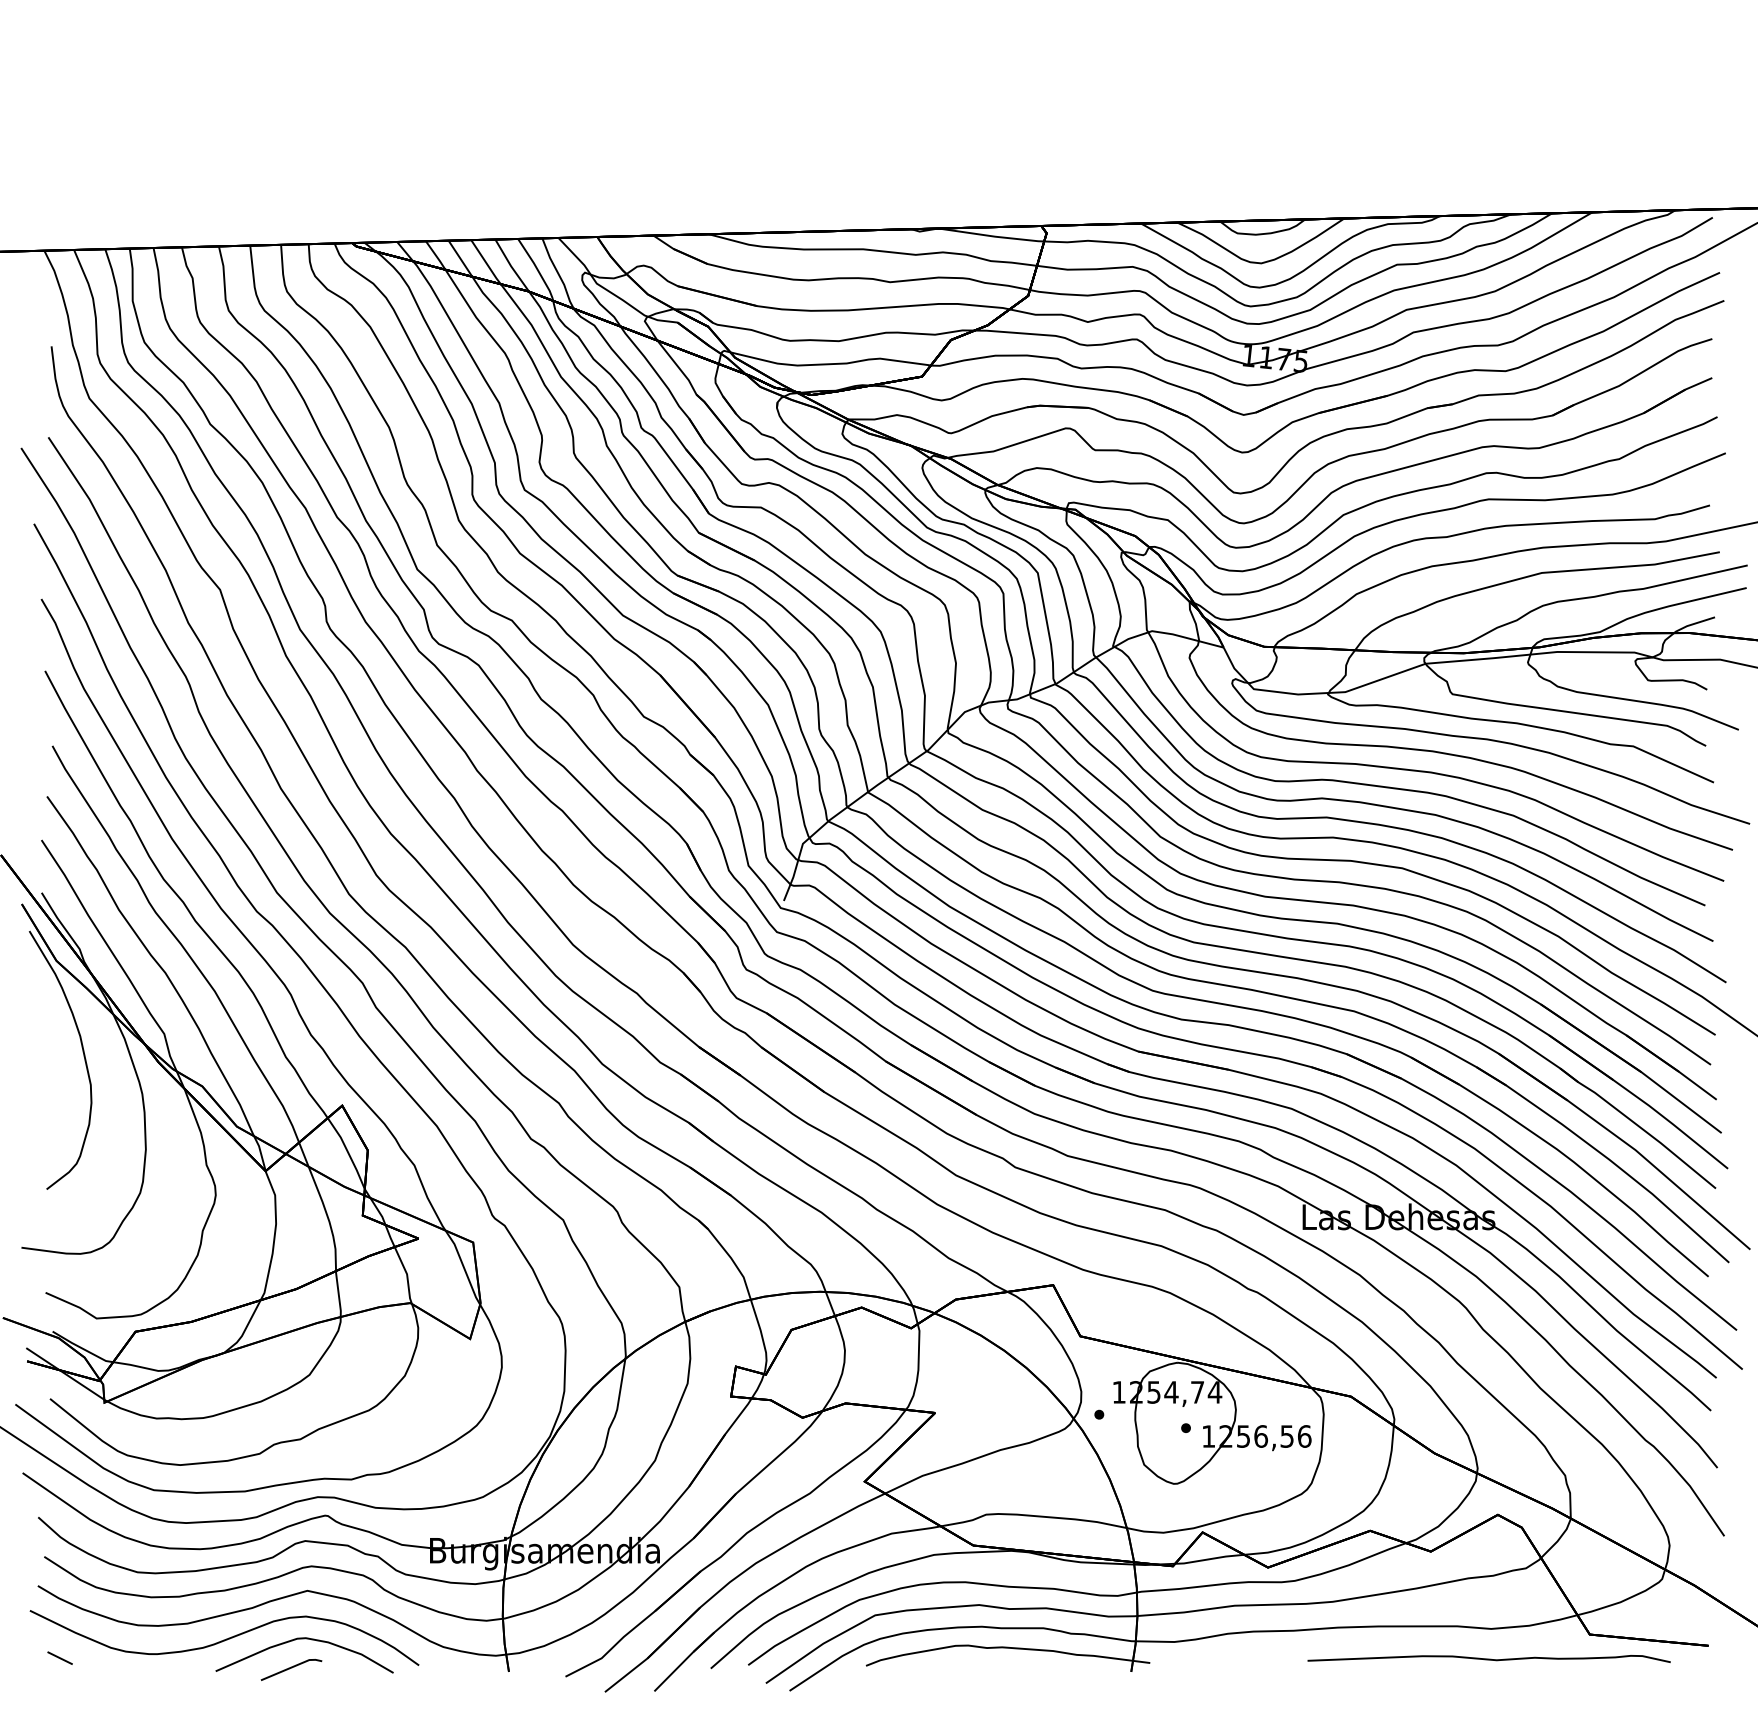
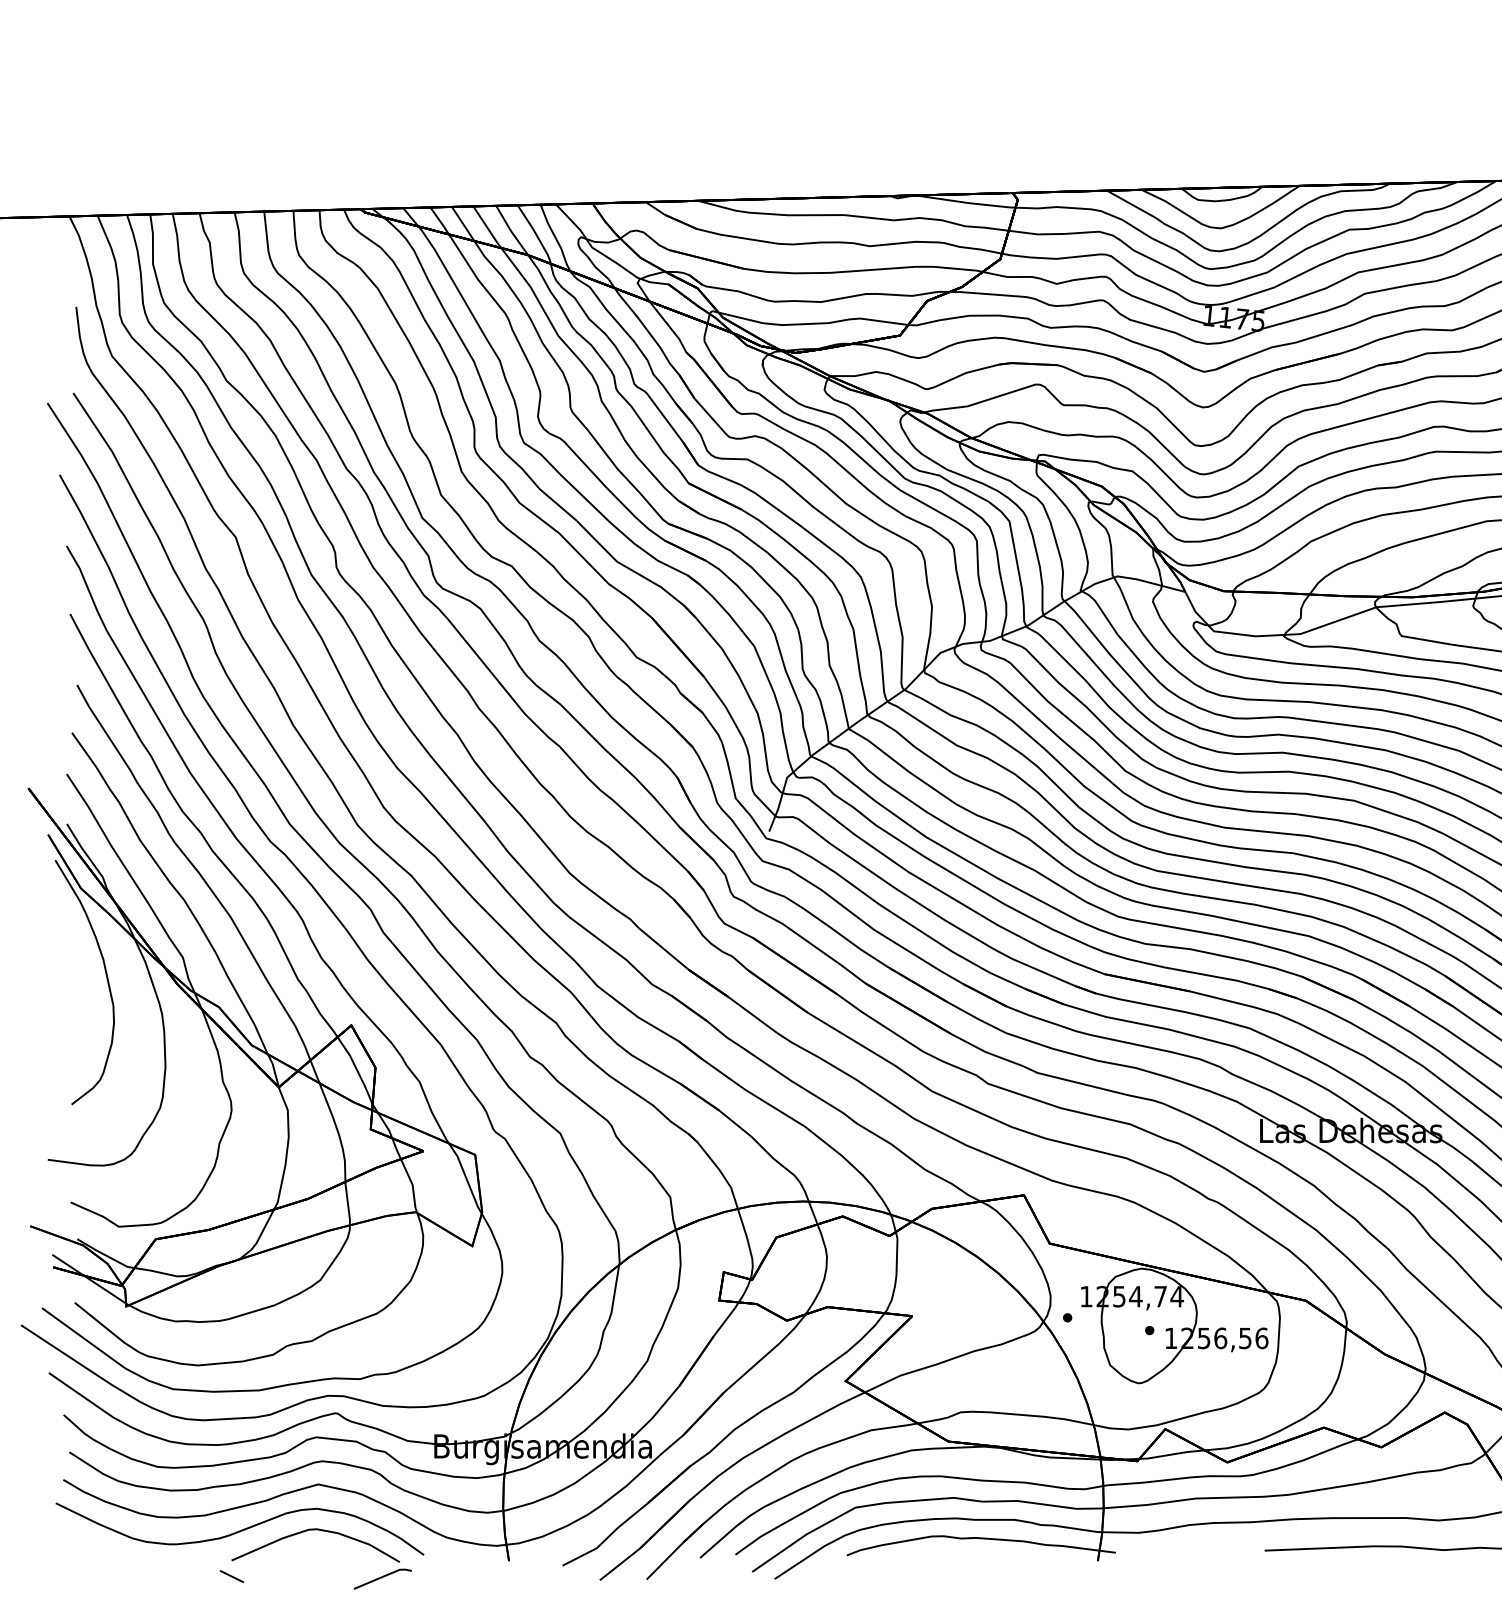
line: (59, 1657) -> (231, 1575), moved
line: (291, 1668) -> (382, 1577), moved

